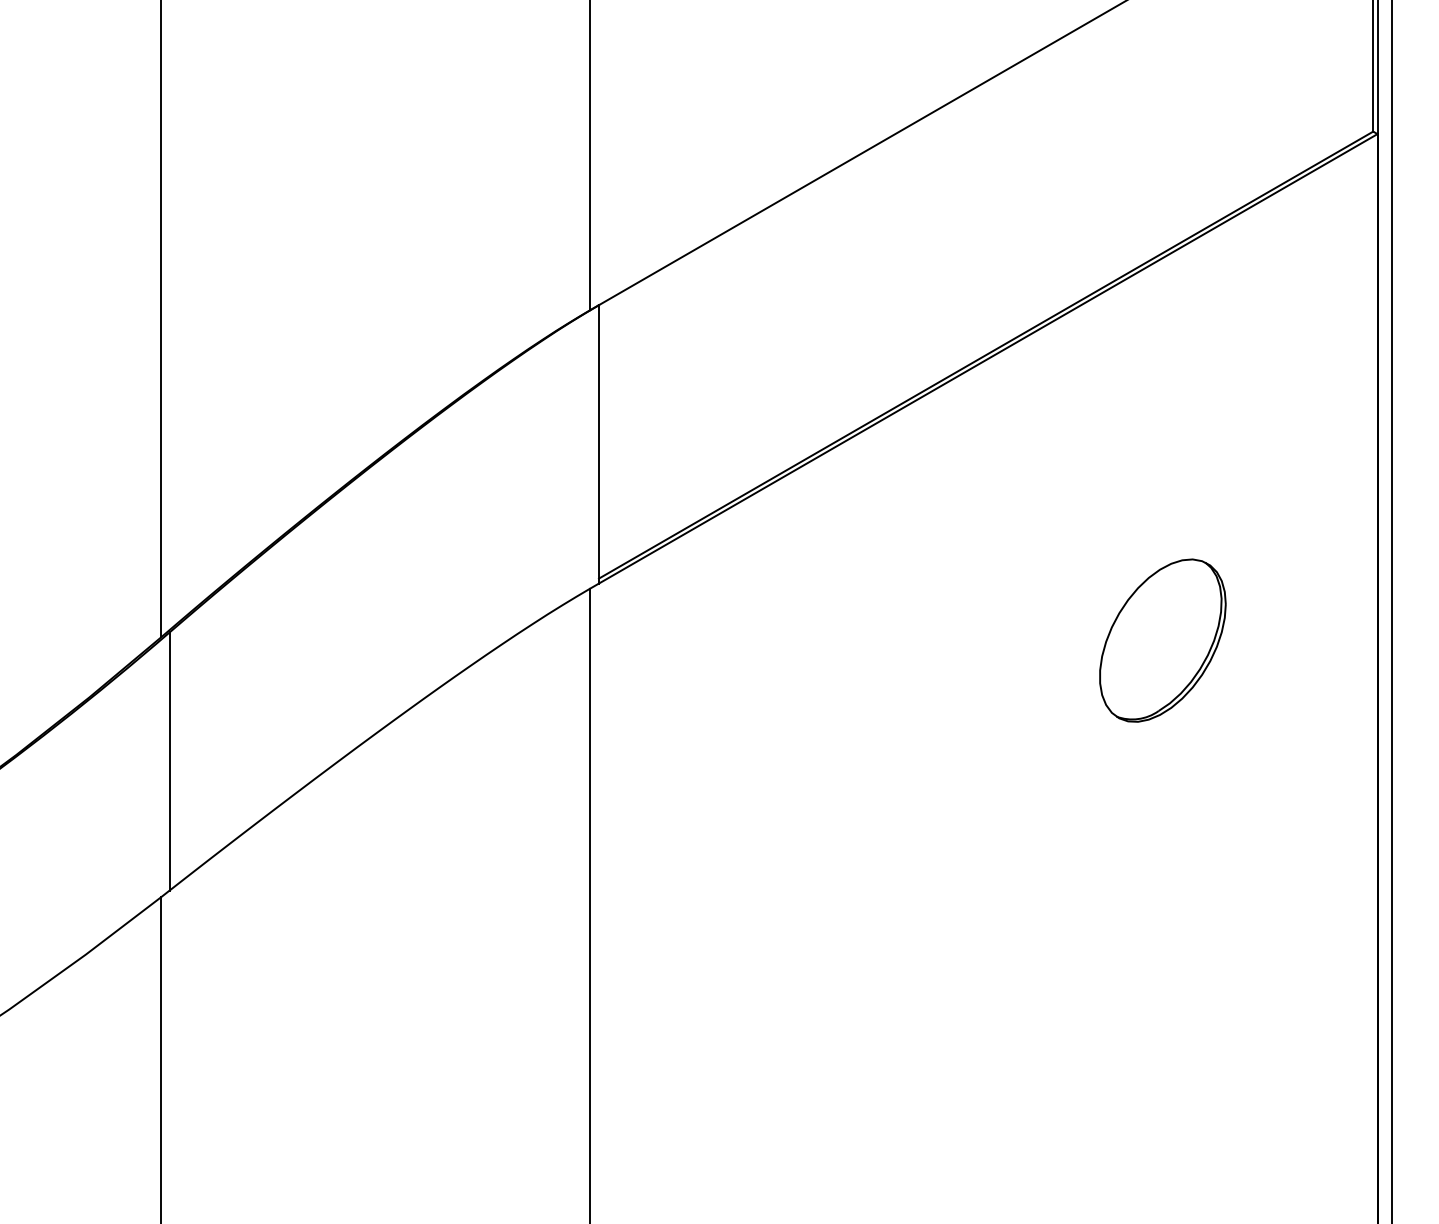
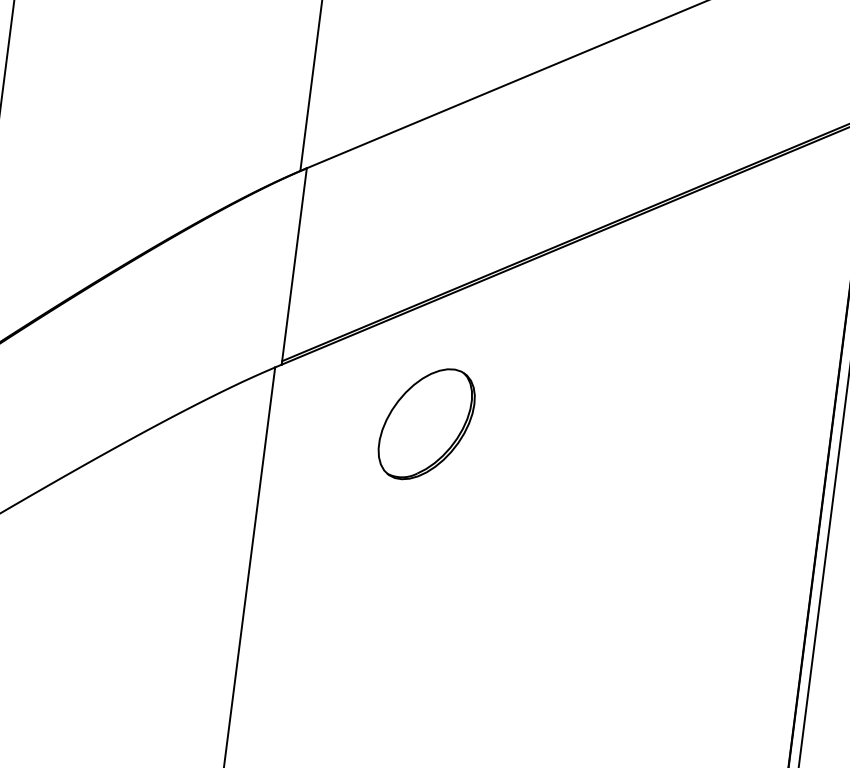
part: (1162, 640) -> (426, 424), moved

